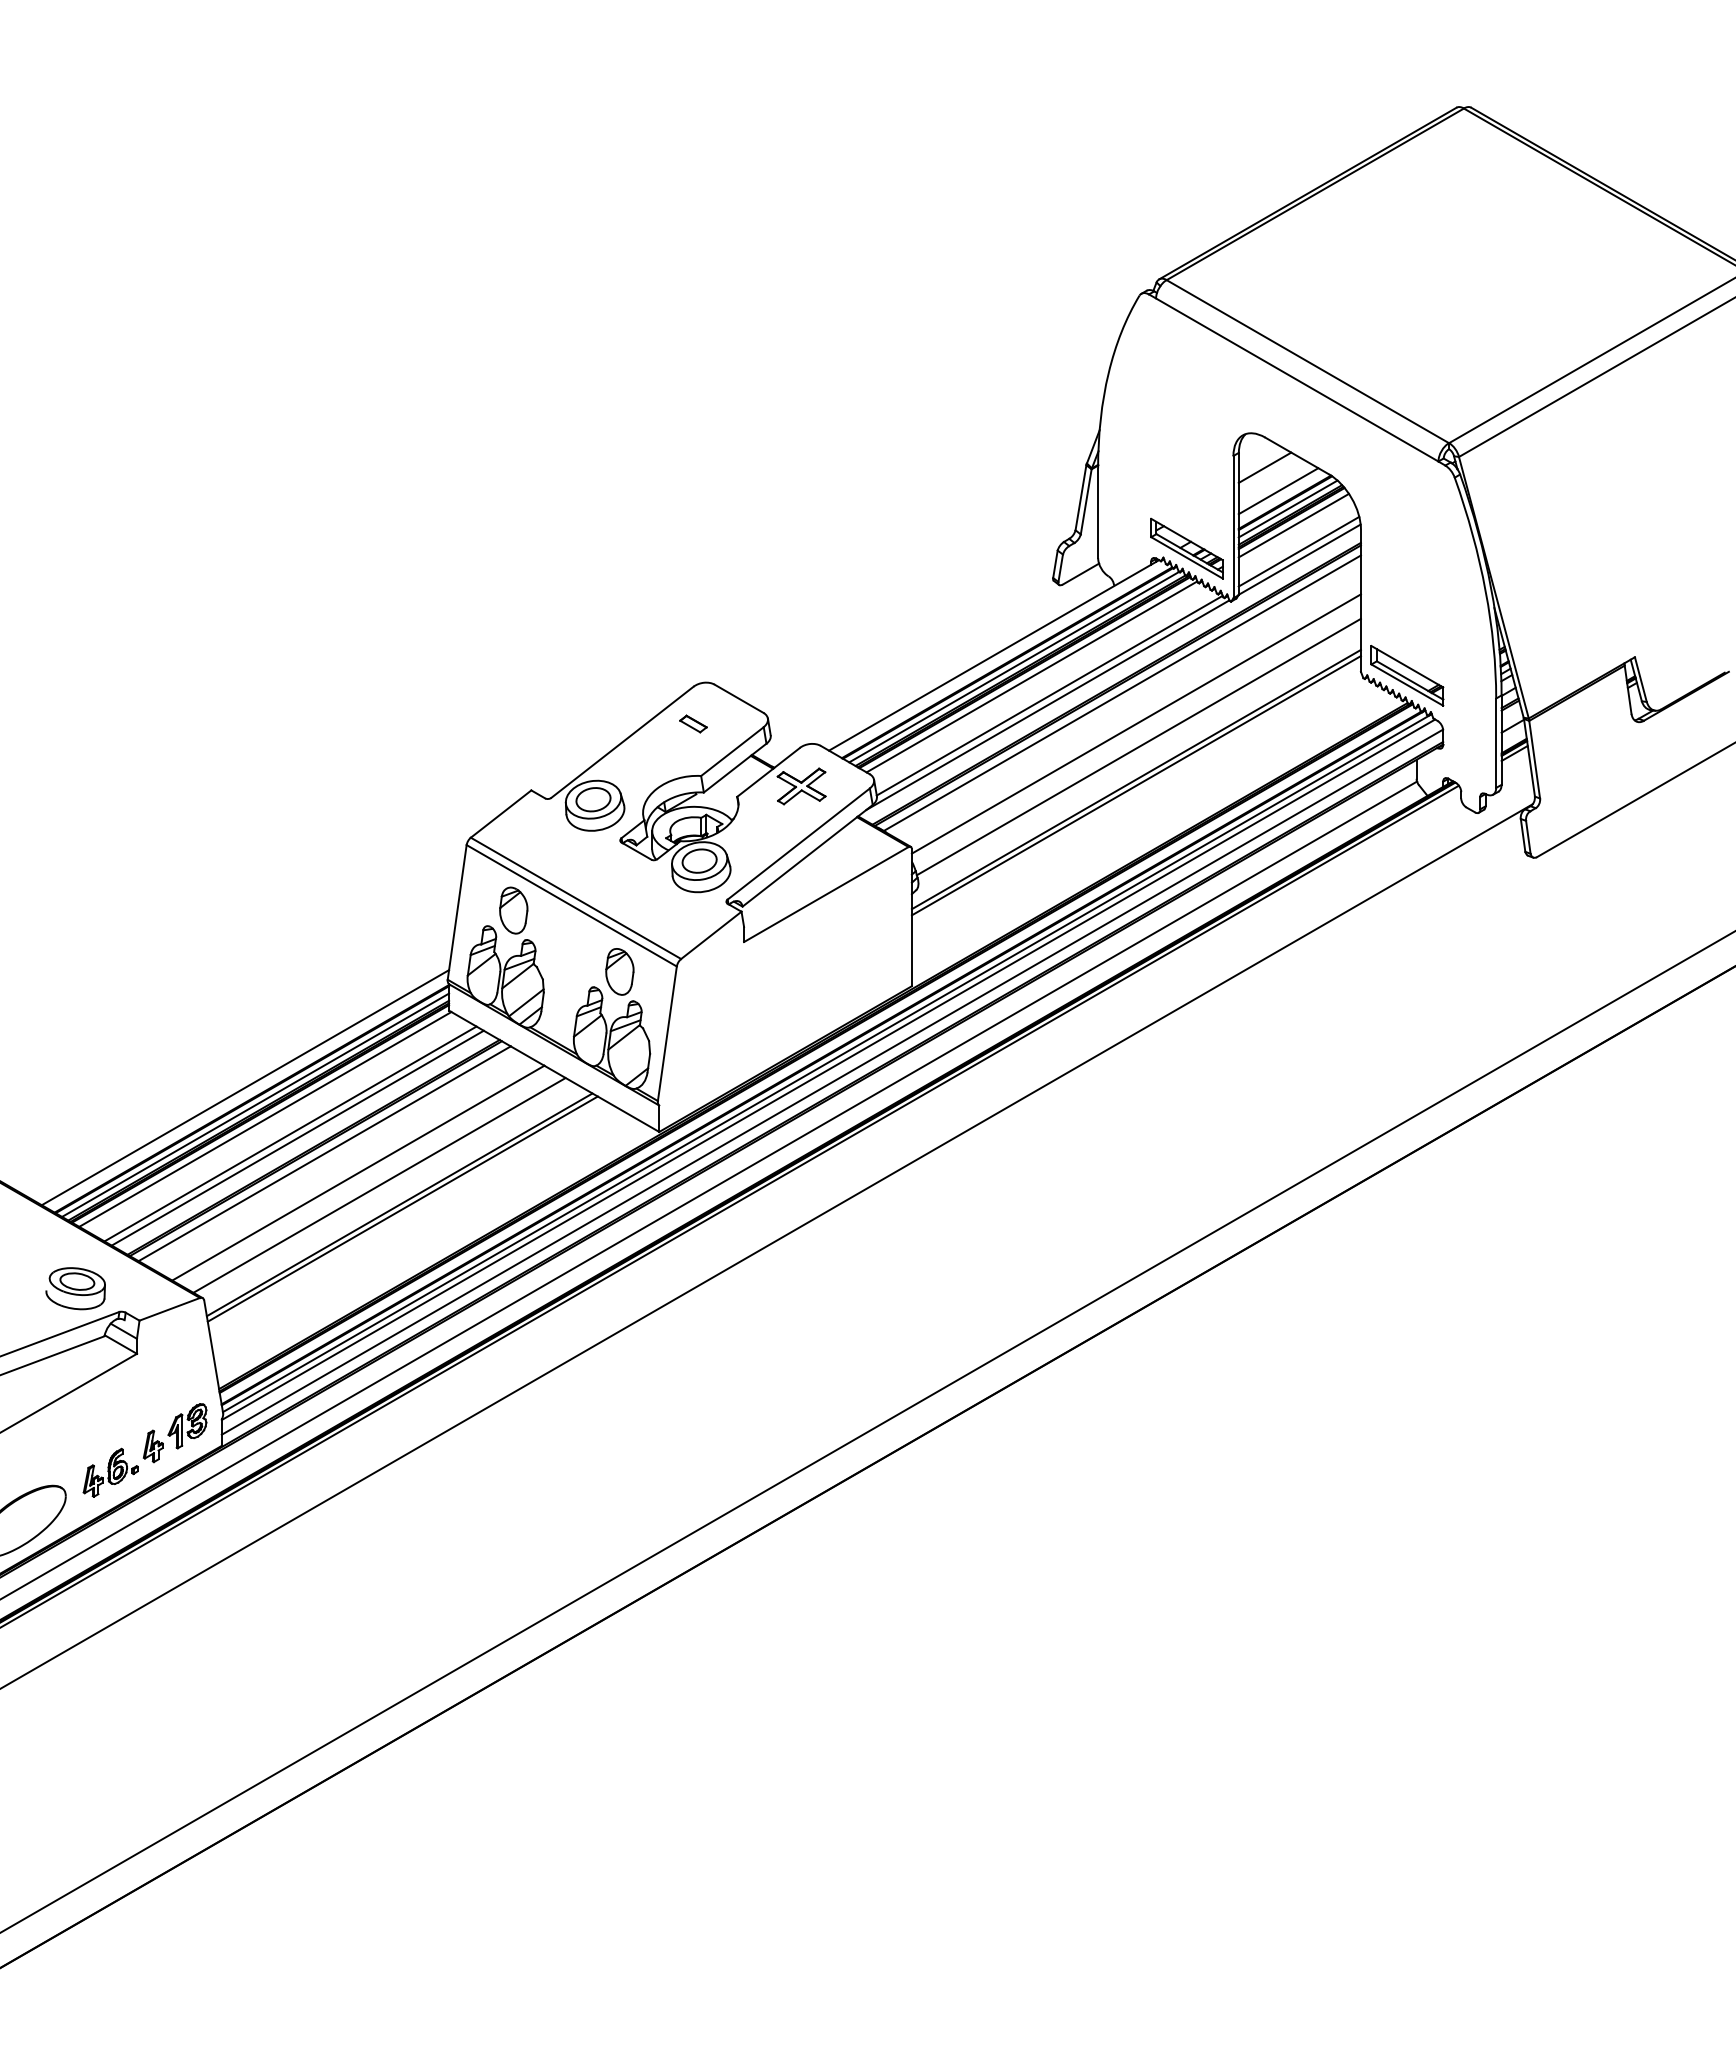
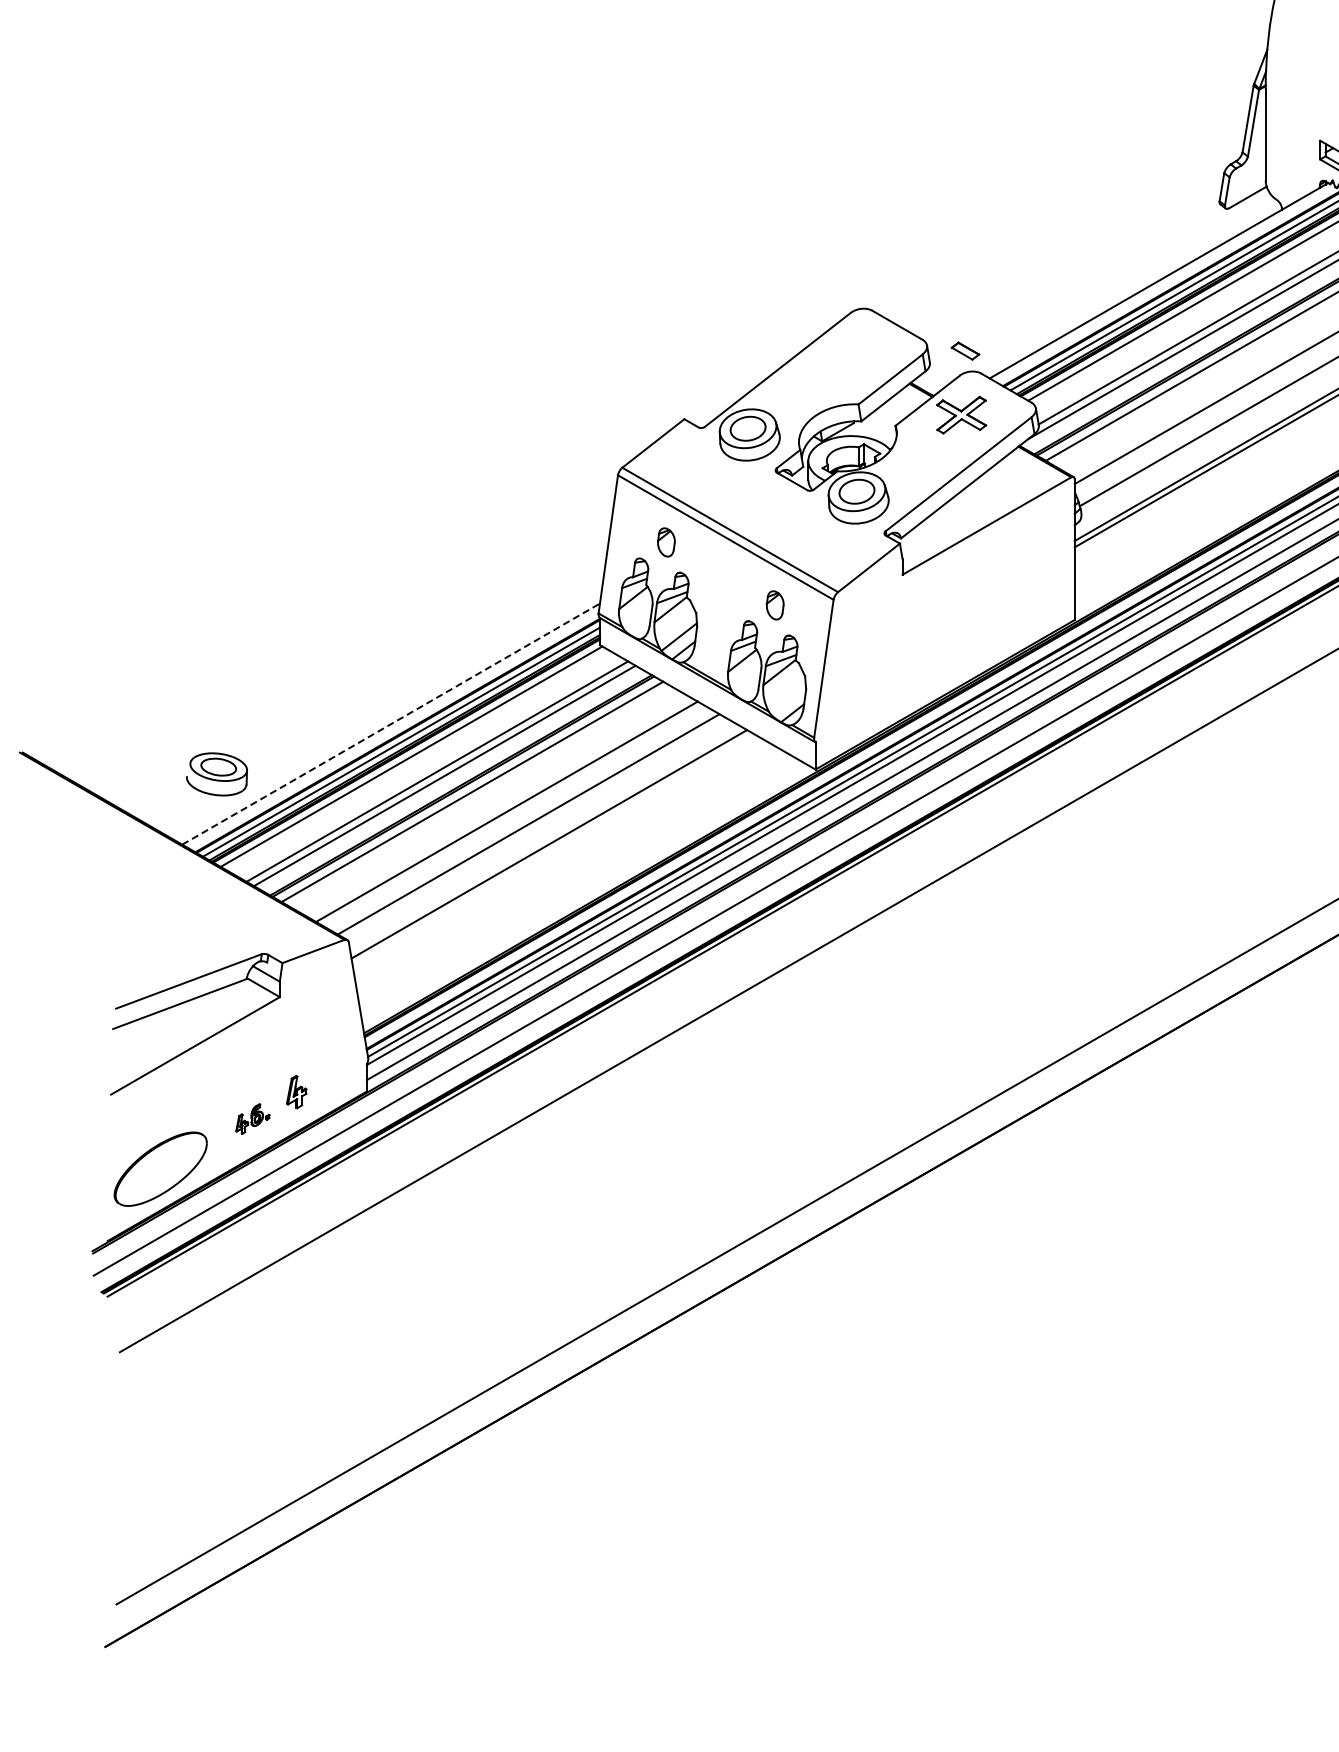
part: (693, 723) -> (965, 350), moved
part: (513, 910) -> (666, 542), size x0.6
part: (619, 971) -> (774, 604), size x0.6
line: (245, 1087) -> (391, 723), solid -> dashed
line: (402, 1208) -> (552, 848), removed
part: (75, 1288) -> (216, 774), moved
part: (187, 1426) -> (331, 1071), removed
part: (110, 1472) -> (252, 1118), size x0.6

